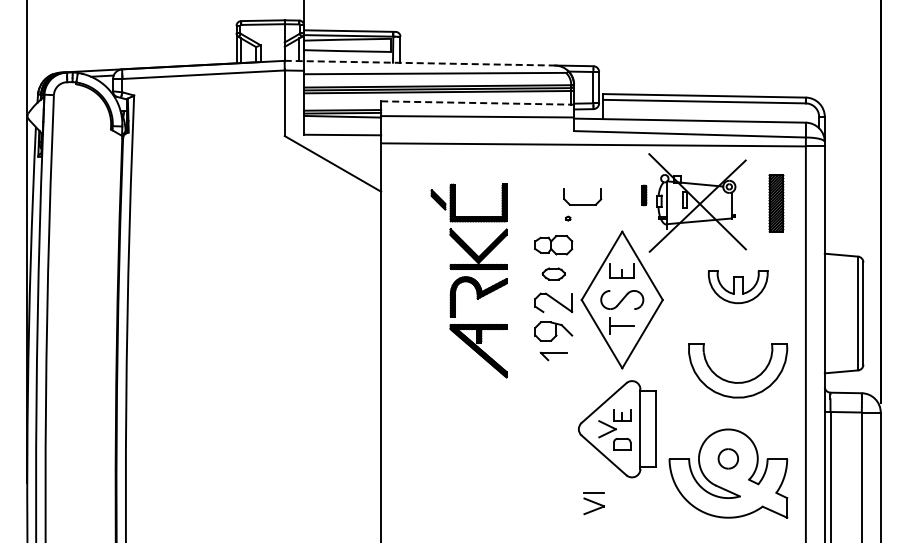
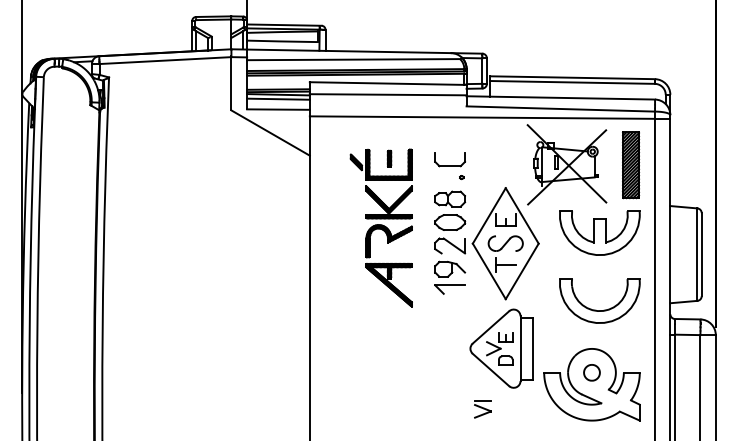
line: (420, 63) -> (341, 51), dashed -> solid
line: (478, 103) -> (388, 83), dashed -> solid
line: (342, 121) -> (278, 98), added
part: (644, 195) -> (389, 158), moved
part: (776, 203) -> (631, 165), size x1.43
part: (582, 204) -> (449, 166), moved
part: (553, 273) -> (449, 222), size x1.67
part: (738, 286) -> (600, 232), size x1.67
part: (553, 356) -> (449, 289), size x1.43

